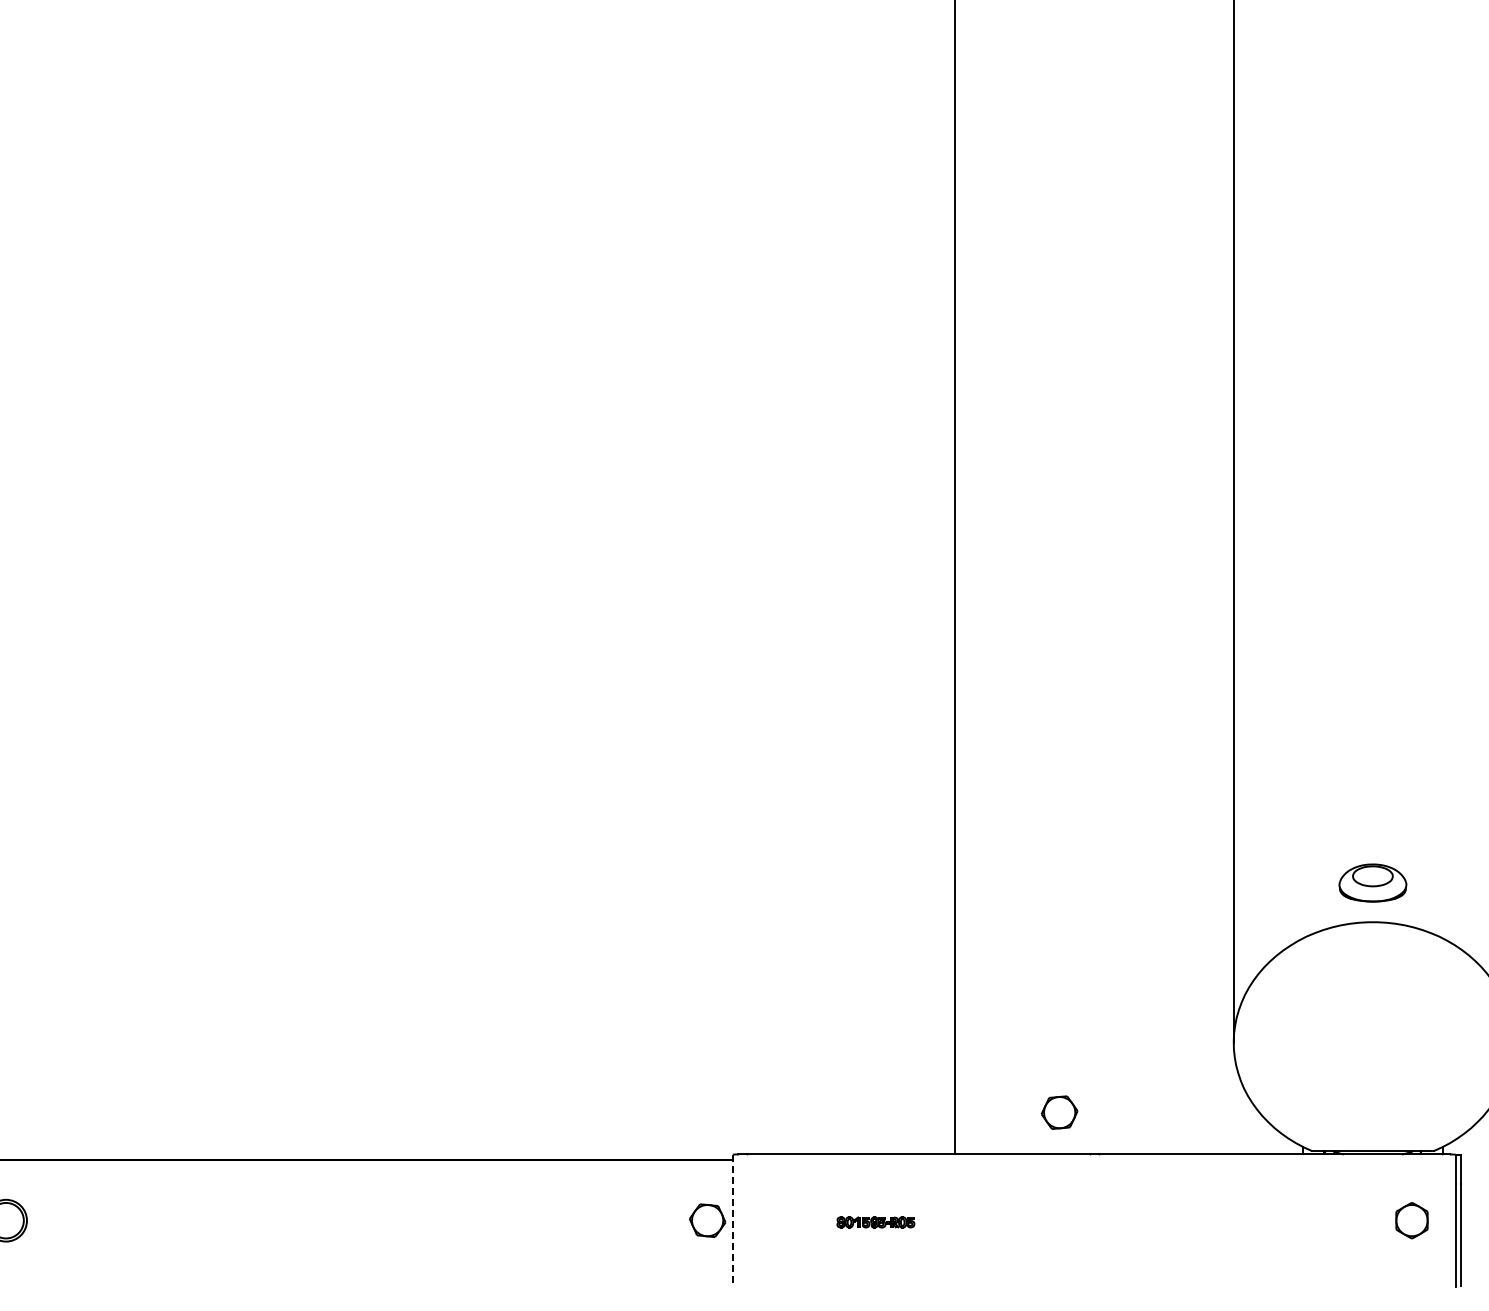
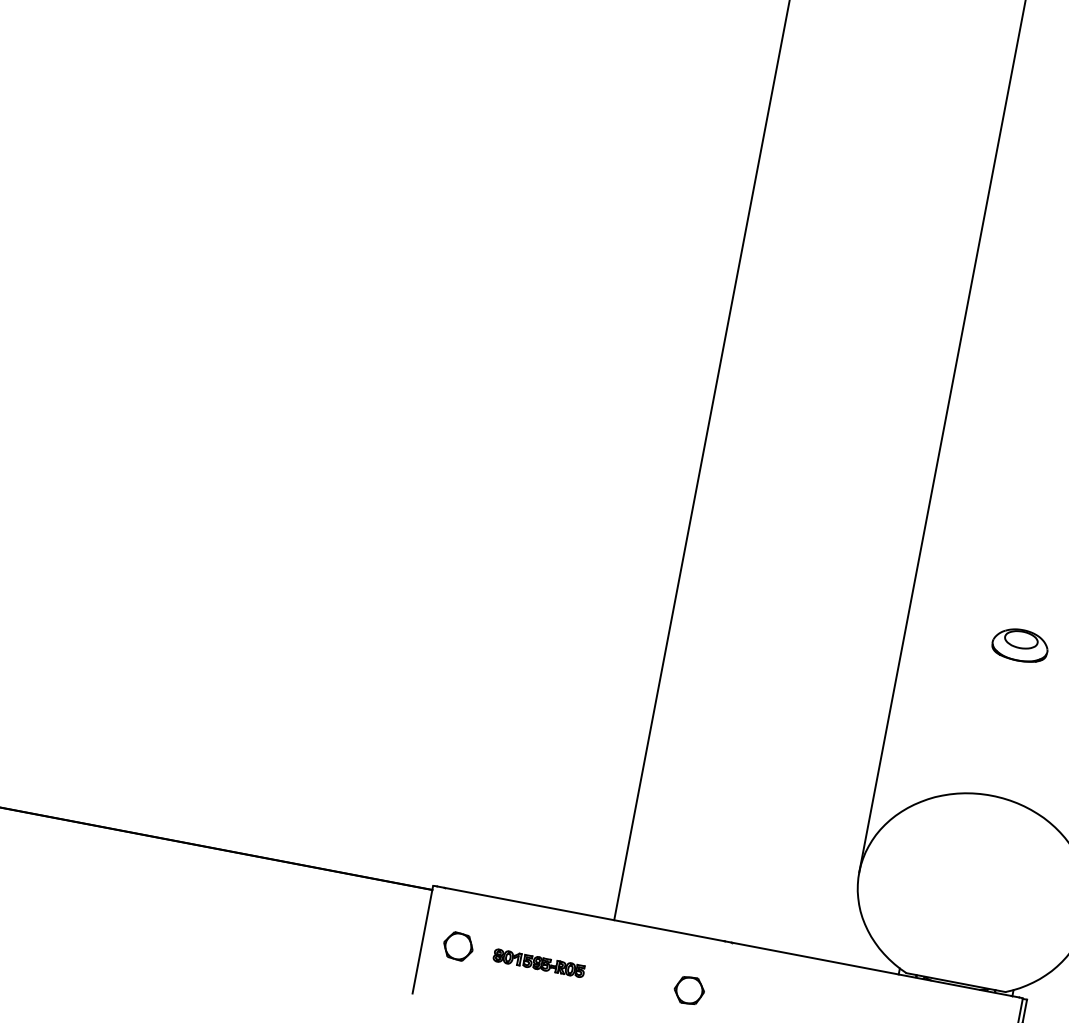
part: (1372, 882) -> (1020, 644), moved
part: (1059, 1112) -> (689, 990), moved
part: (707, 1220) -> (458, 946), moved
line: (733, 1220) -> (423, 939), dashed -> solid
part: (875, 1222) -> (538, 963), size x1.43

